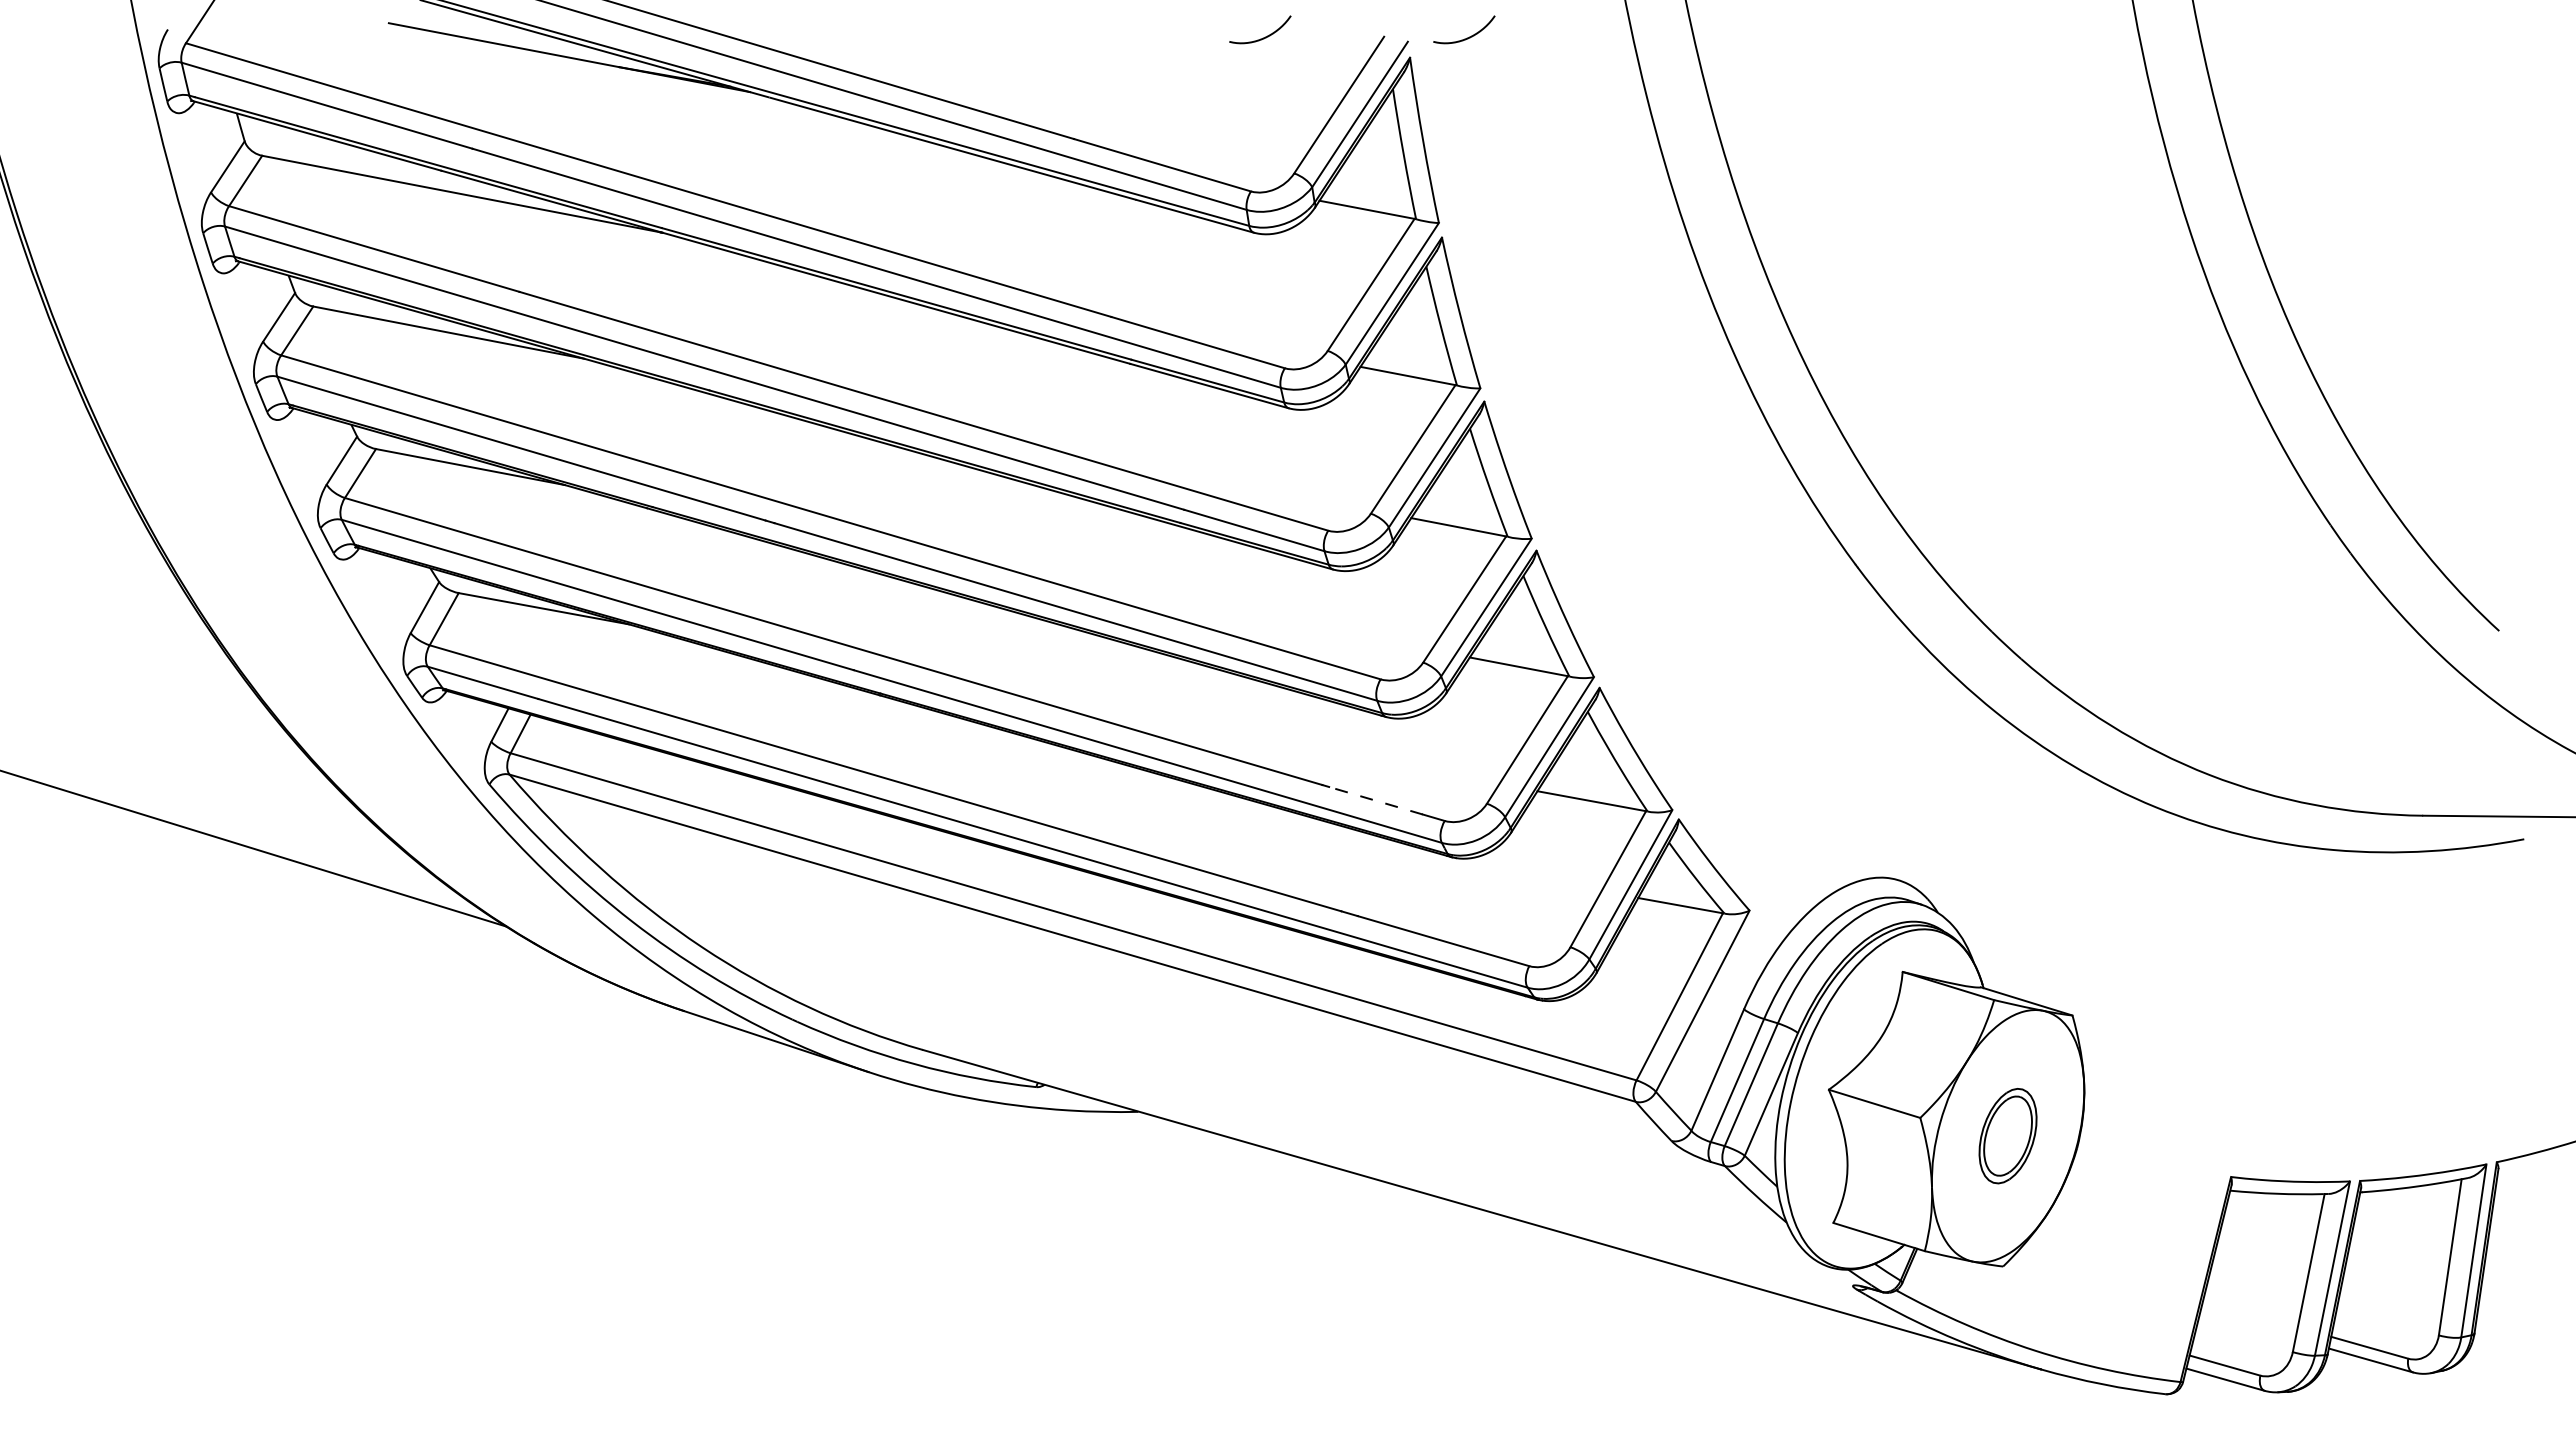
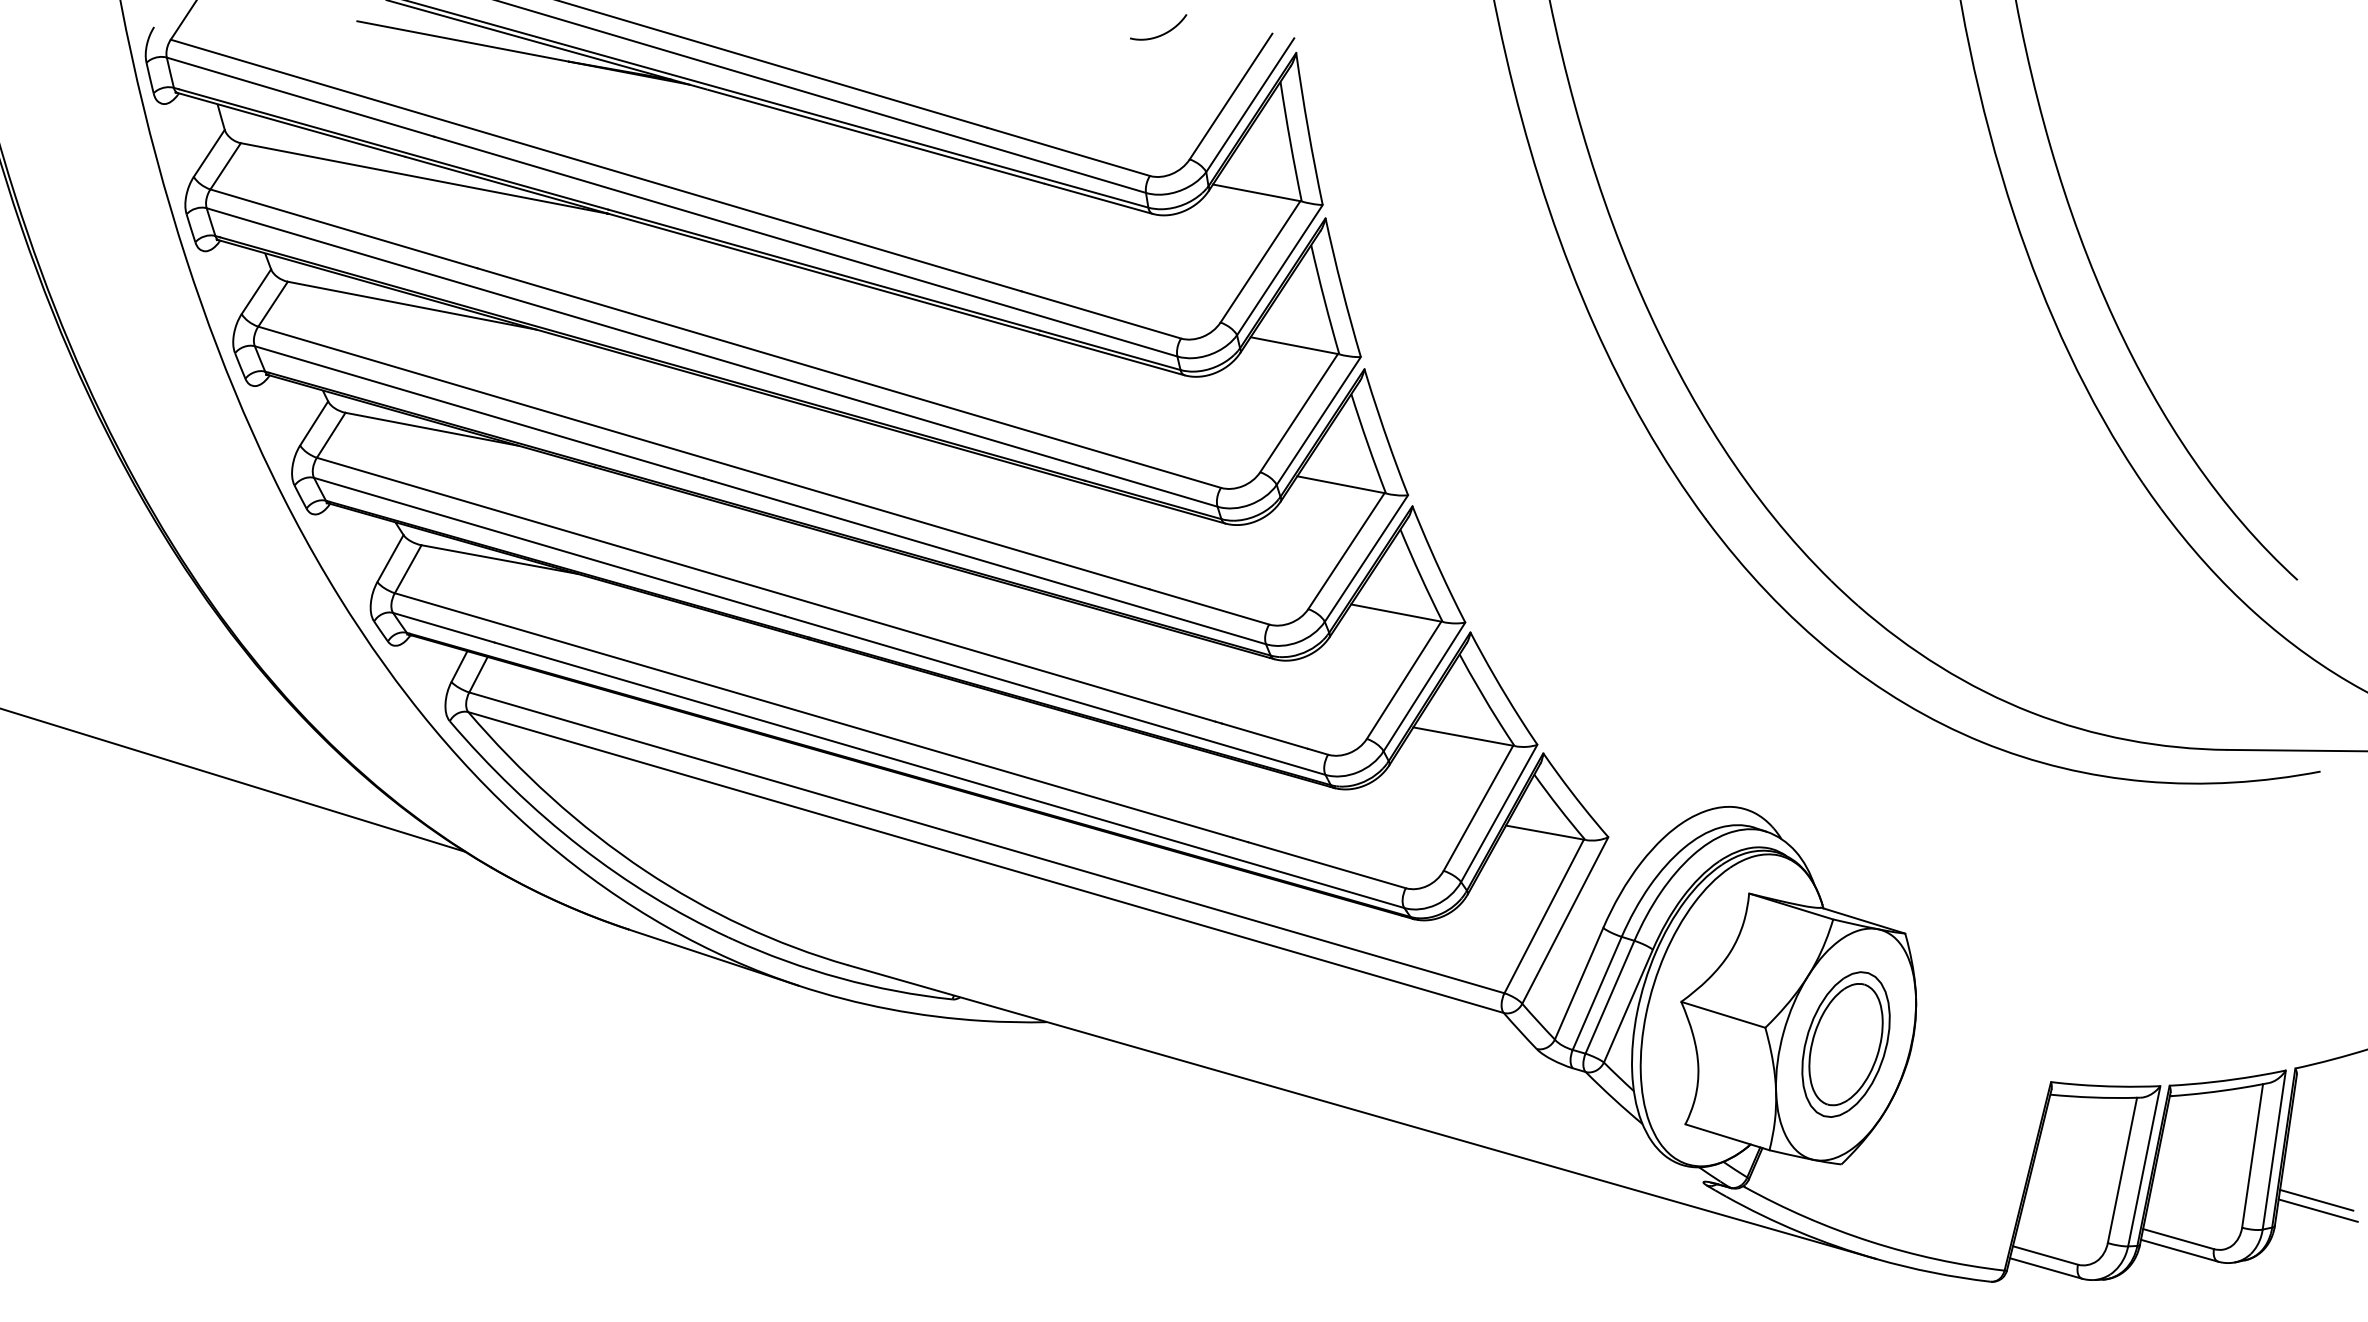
curve: (1467, 37) -> (1349, 34), removed
line: (1375, 800) -> (1264, 735), dashed -> solid
part: (2007, 1135) -> (1845, 1043), size x1.67
line: (2519, 1305) -> (2316, 1200), added
line: (2521, 1316) -> (2318, 1210), added

